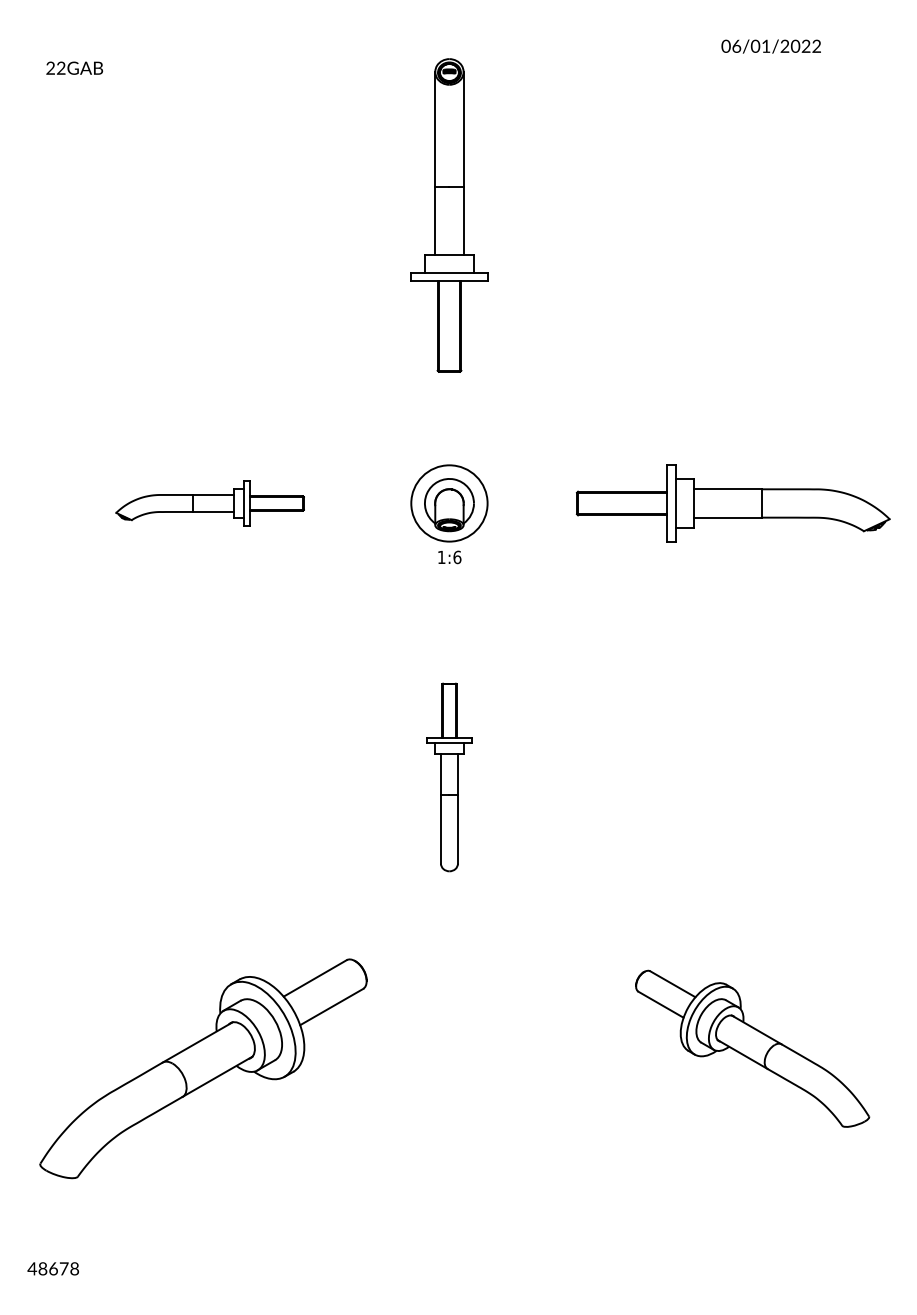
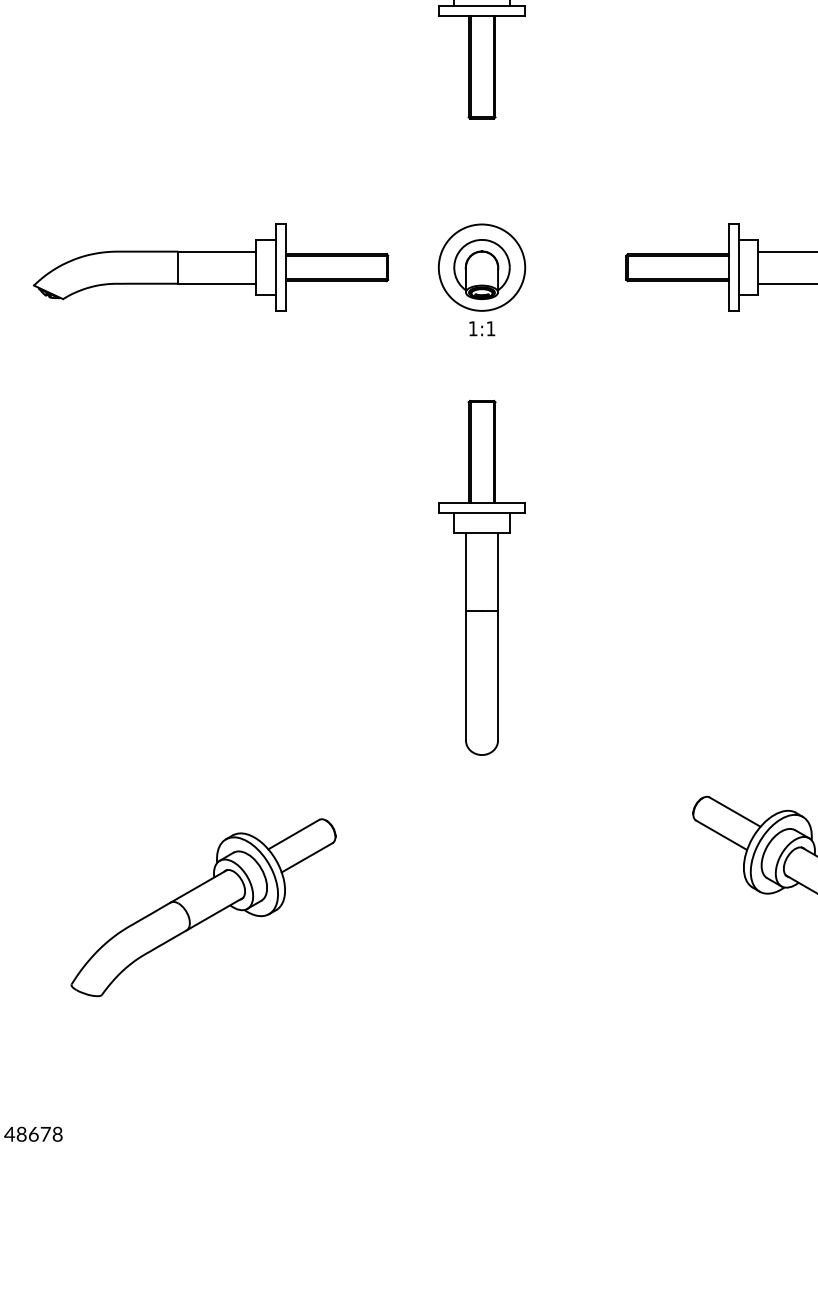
part: (209, 503) -> (210, 267), size x1.67
text: (457, 557) -> (491, 328), 1:6 -> 1:1
part: (449, 777) -> (482, 577), size x1.67
part: (203, 1068) -> (203, 907), size x0.71

